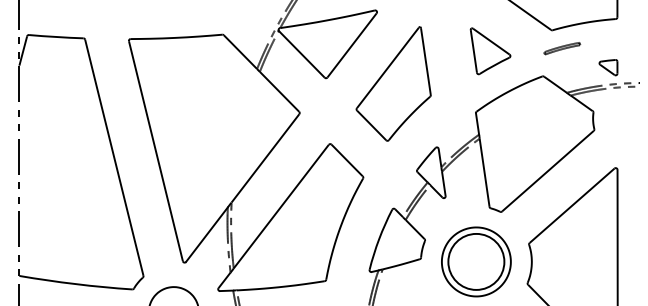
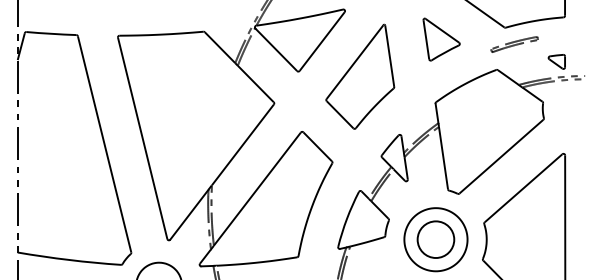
part: (561, 48) -> (513, 44), size x1.43
part: (490, 51) -> (441, 39), moved
circle: (476, 261) -> (436, 239), size x0.71

